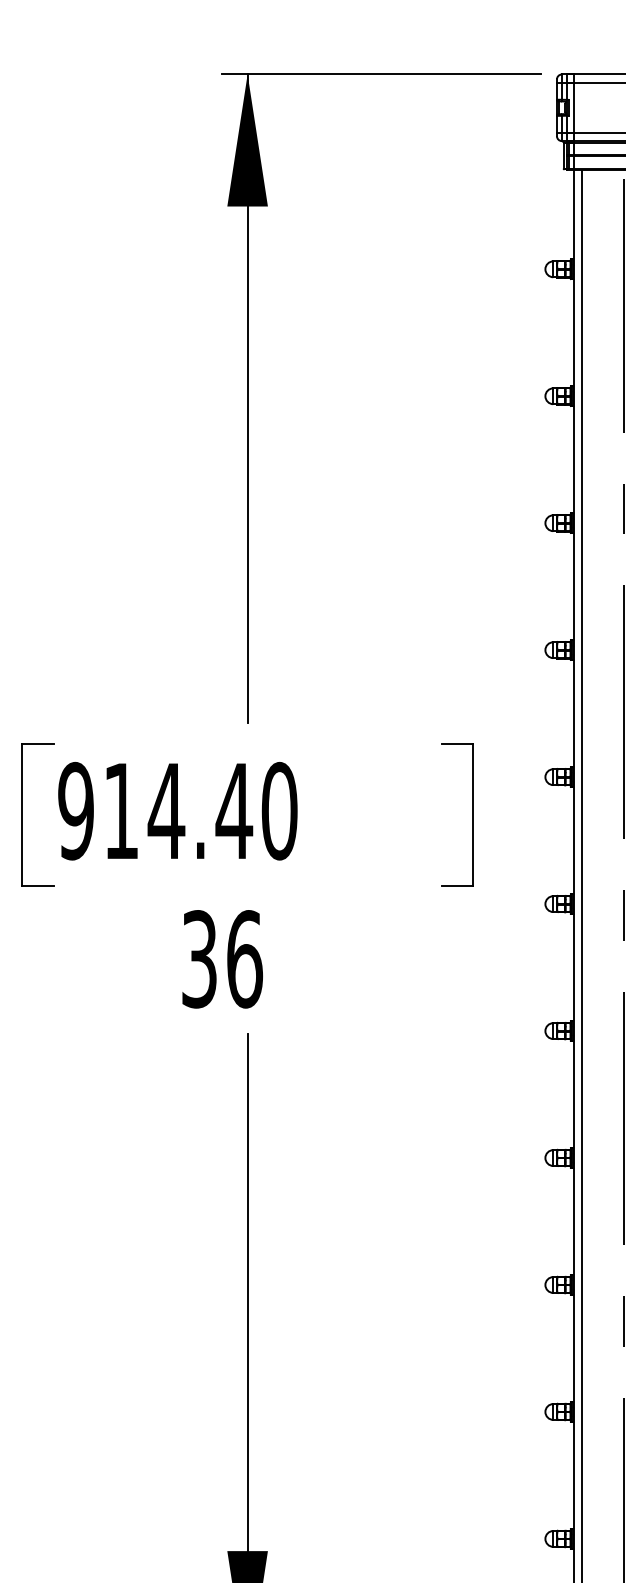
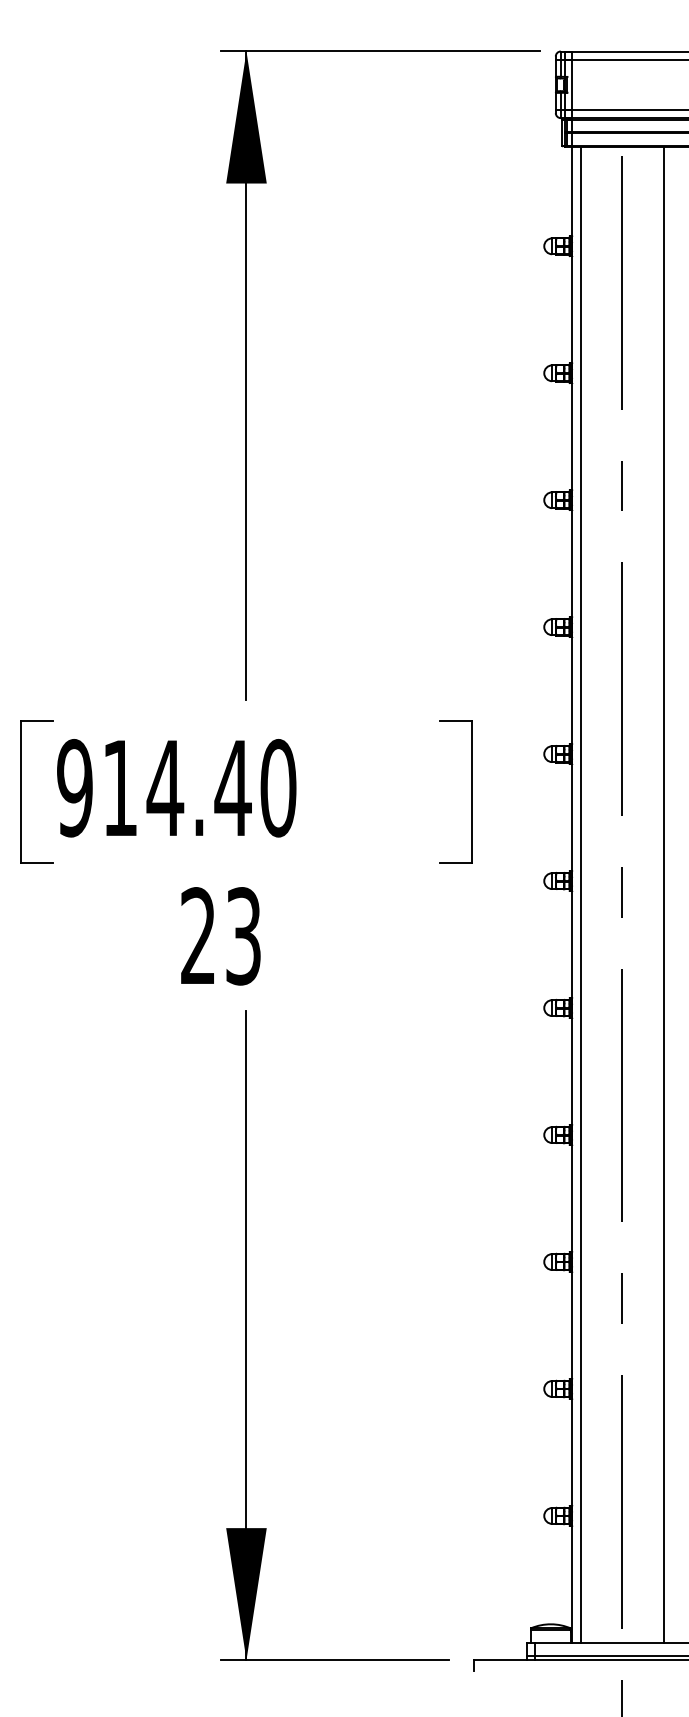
text: (222, 959) -> (221, 936), 36 -> 23

